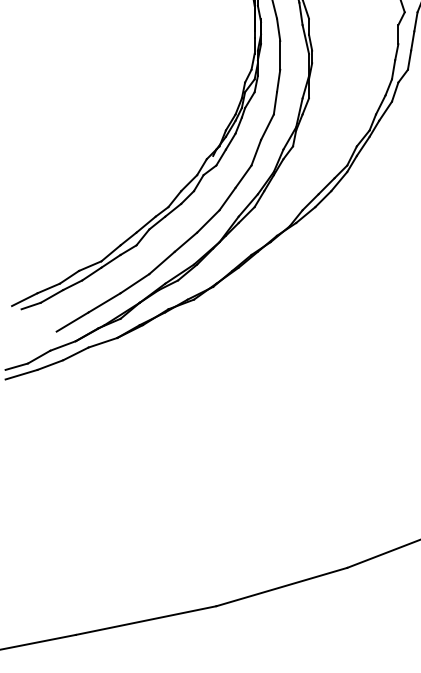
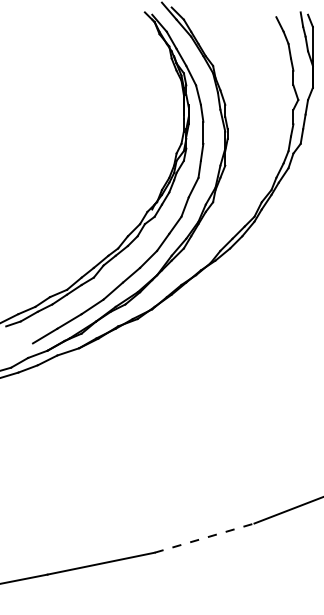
line: (281, 587) -> (204, 538), solid -> dashed

